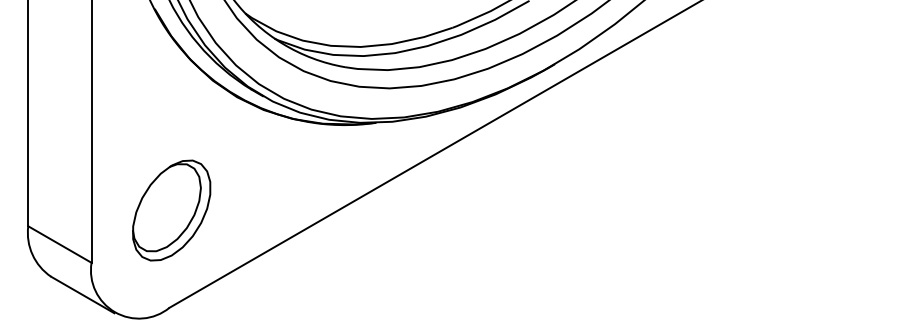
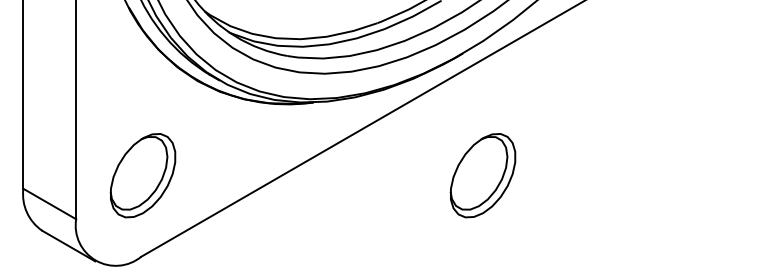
part: (578, 210) -> (482, 175), added

